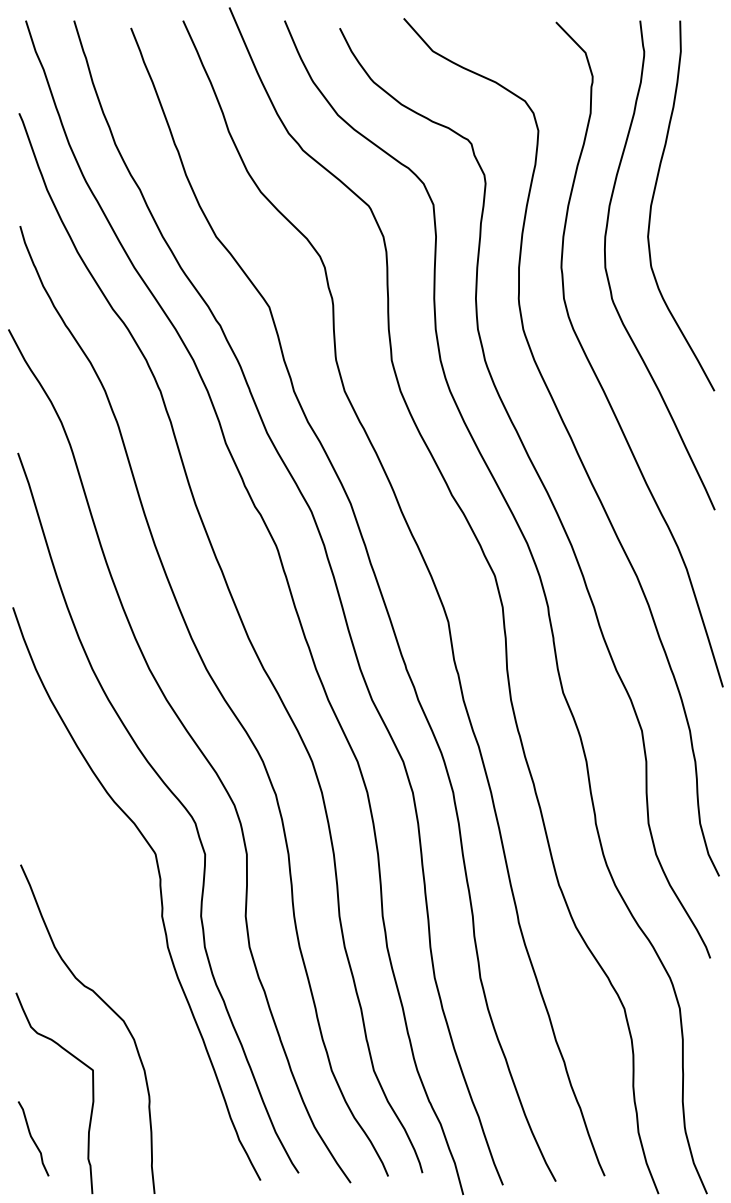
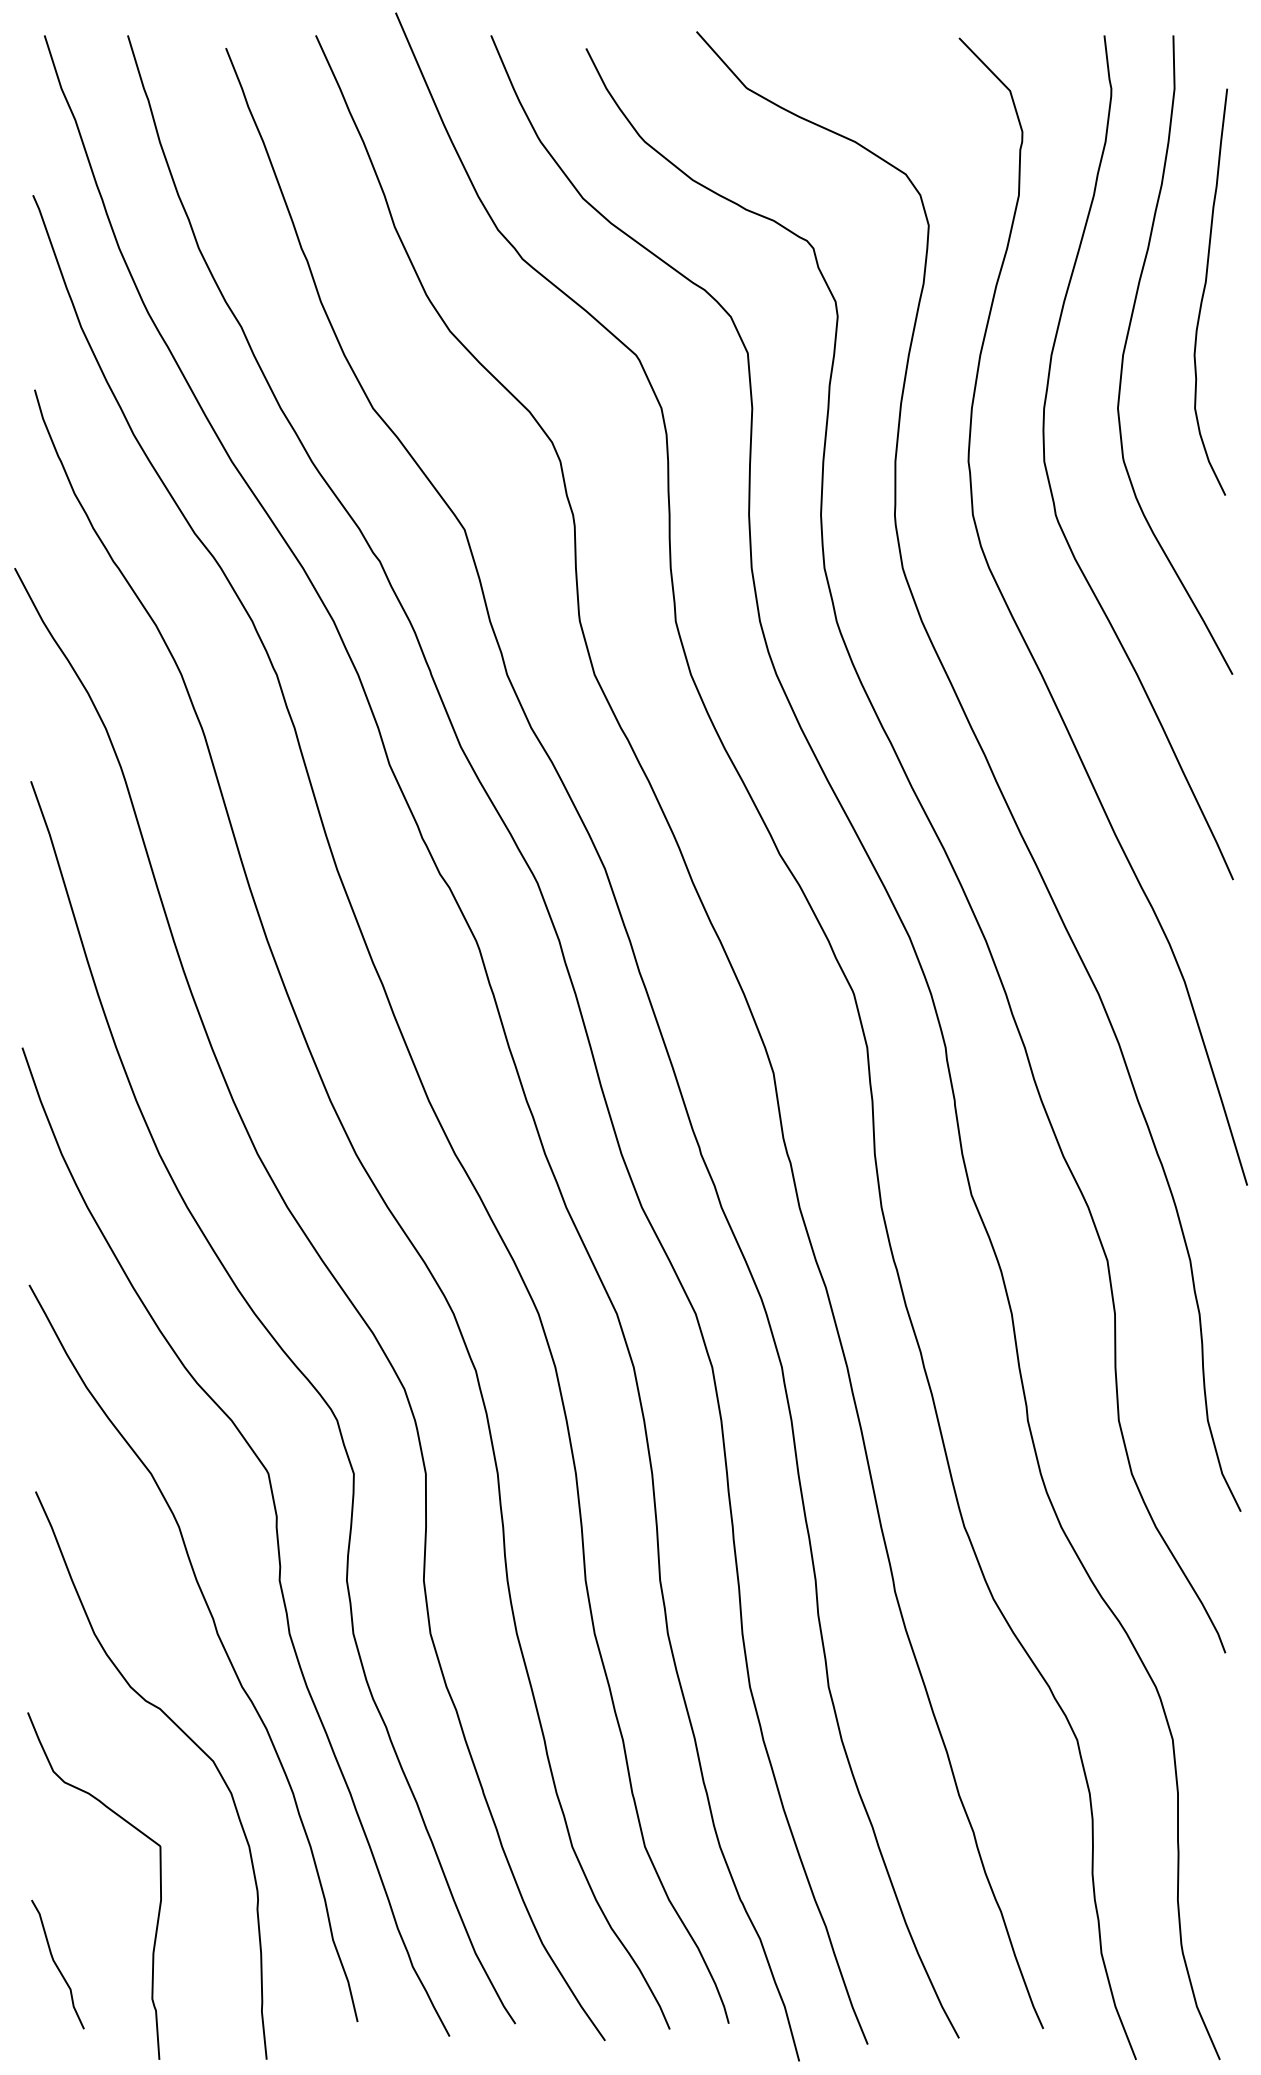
curve: (699, 167) -> (1206, 288), added
curve: (126, 950) -> (218, 1639), added

